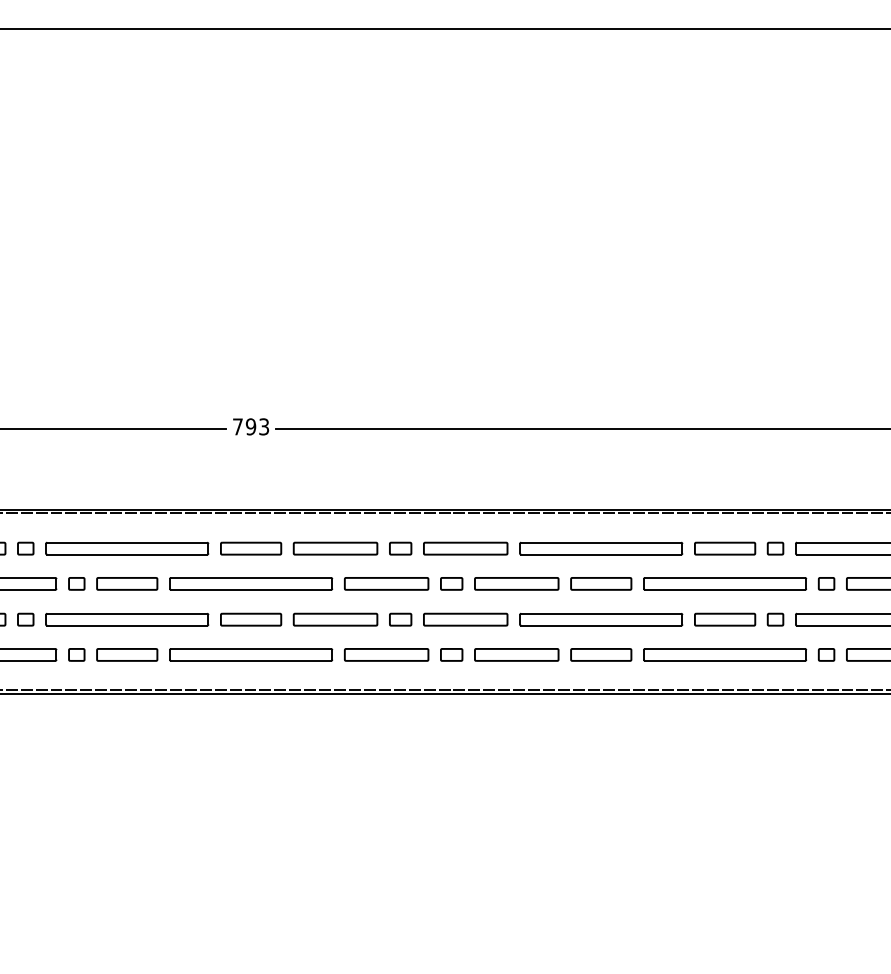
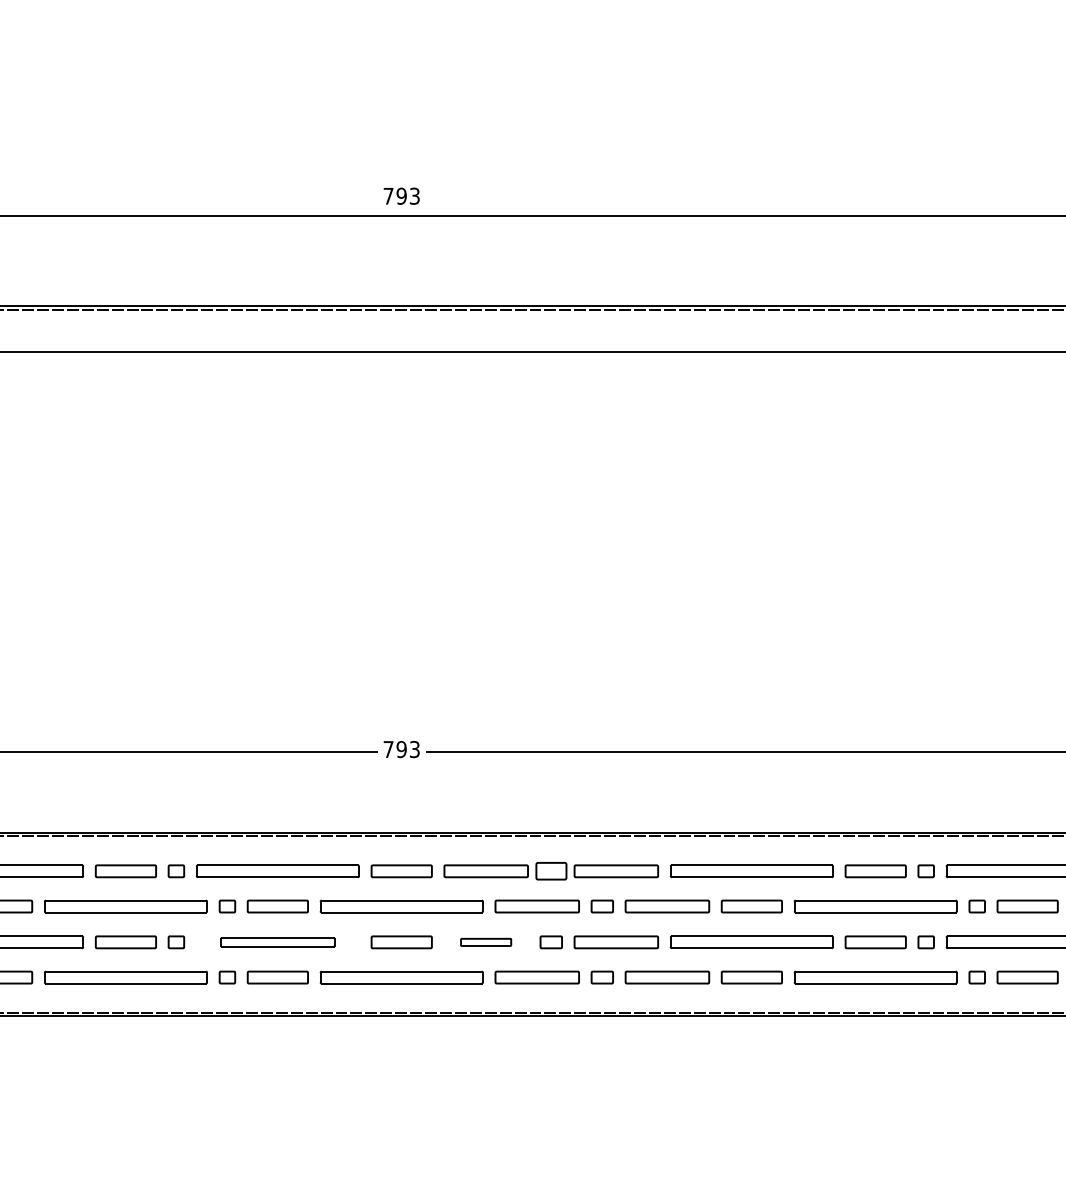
part: (399, 548) -> (550, 871), size x1.4
part: (126, 619) -> (277, 942), size x0.7
part: (334, 619) -> (485, 942), size x0.6

